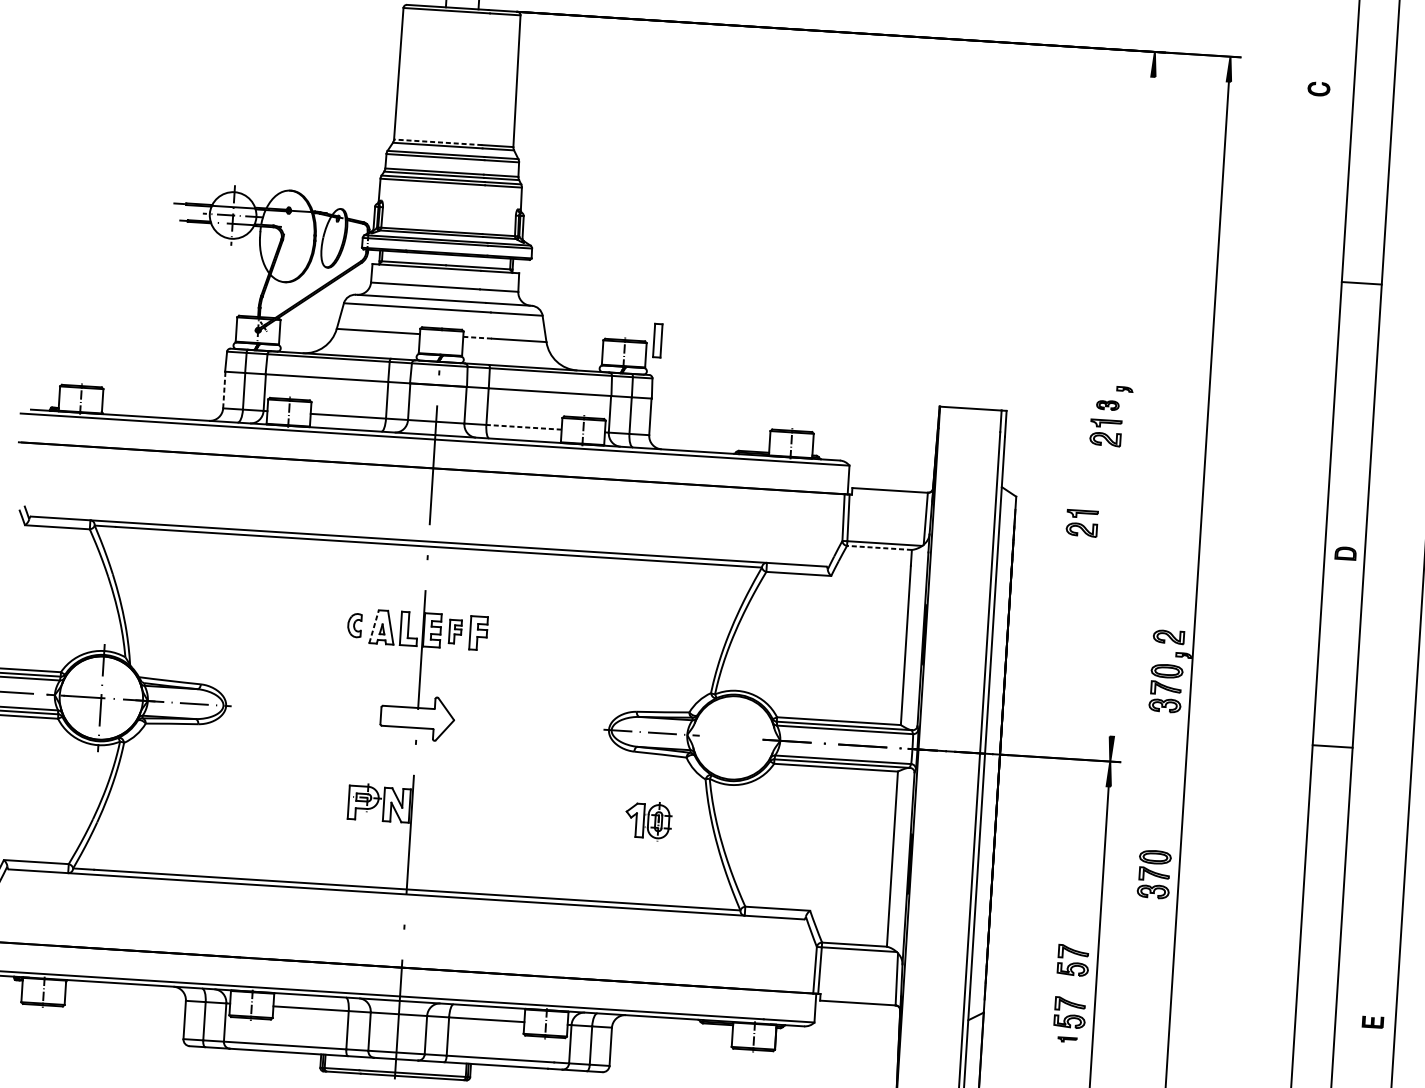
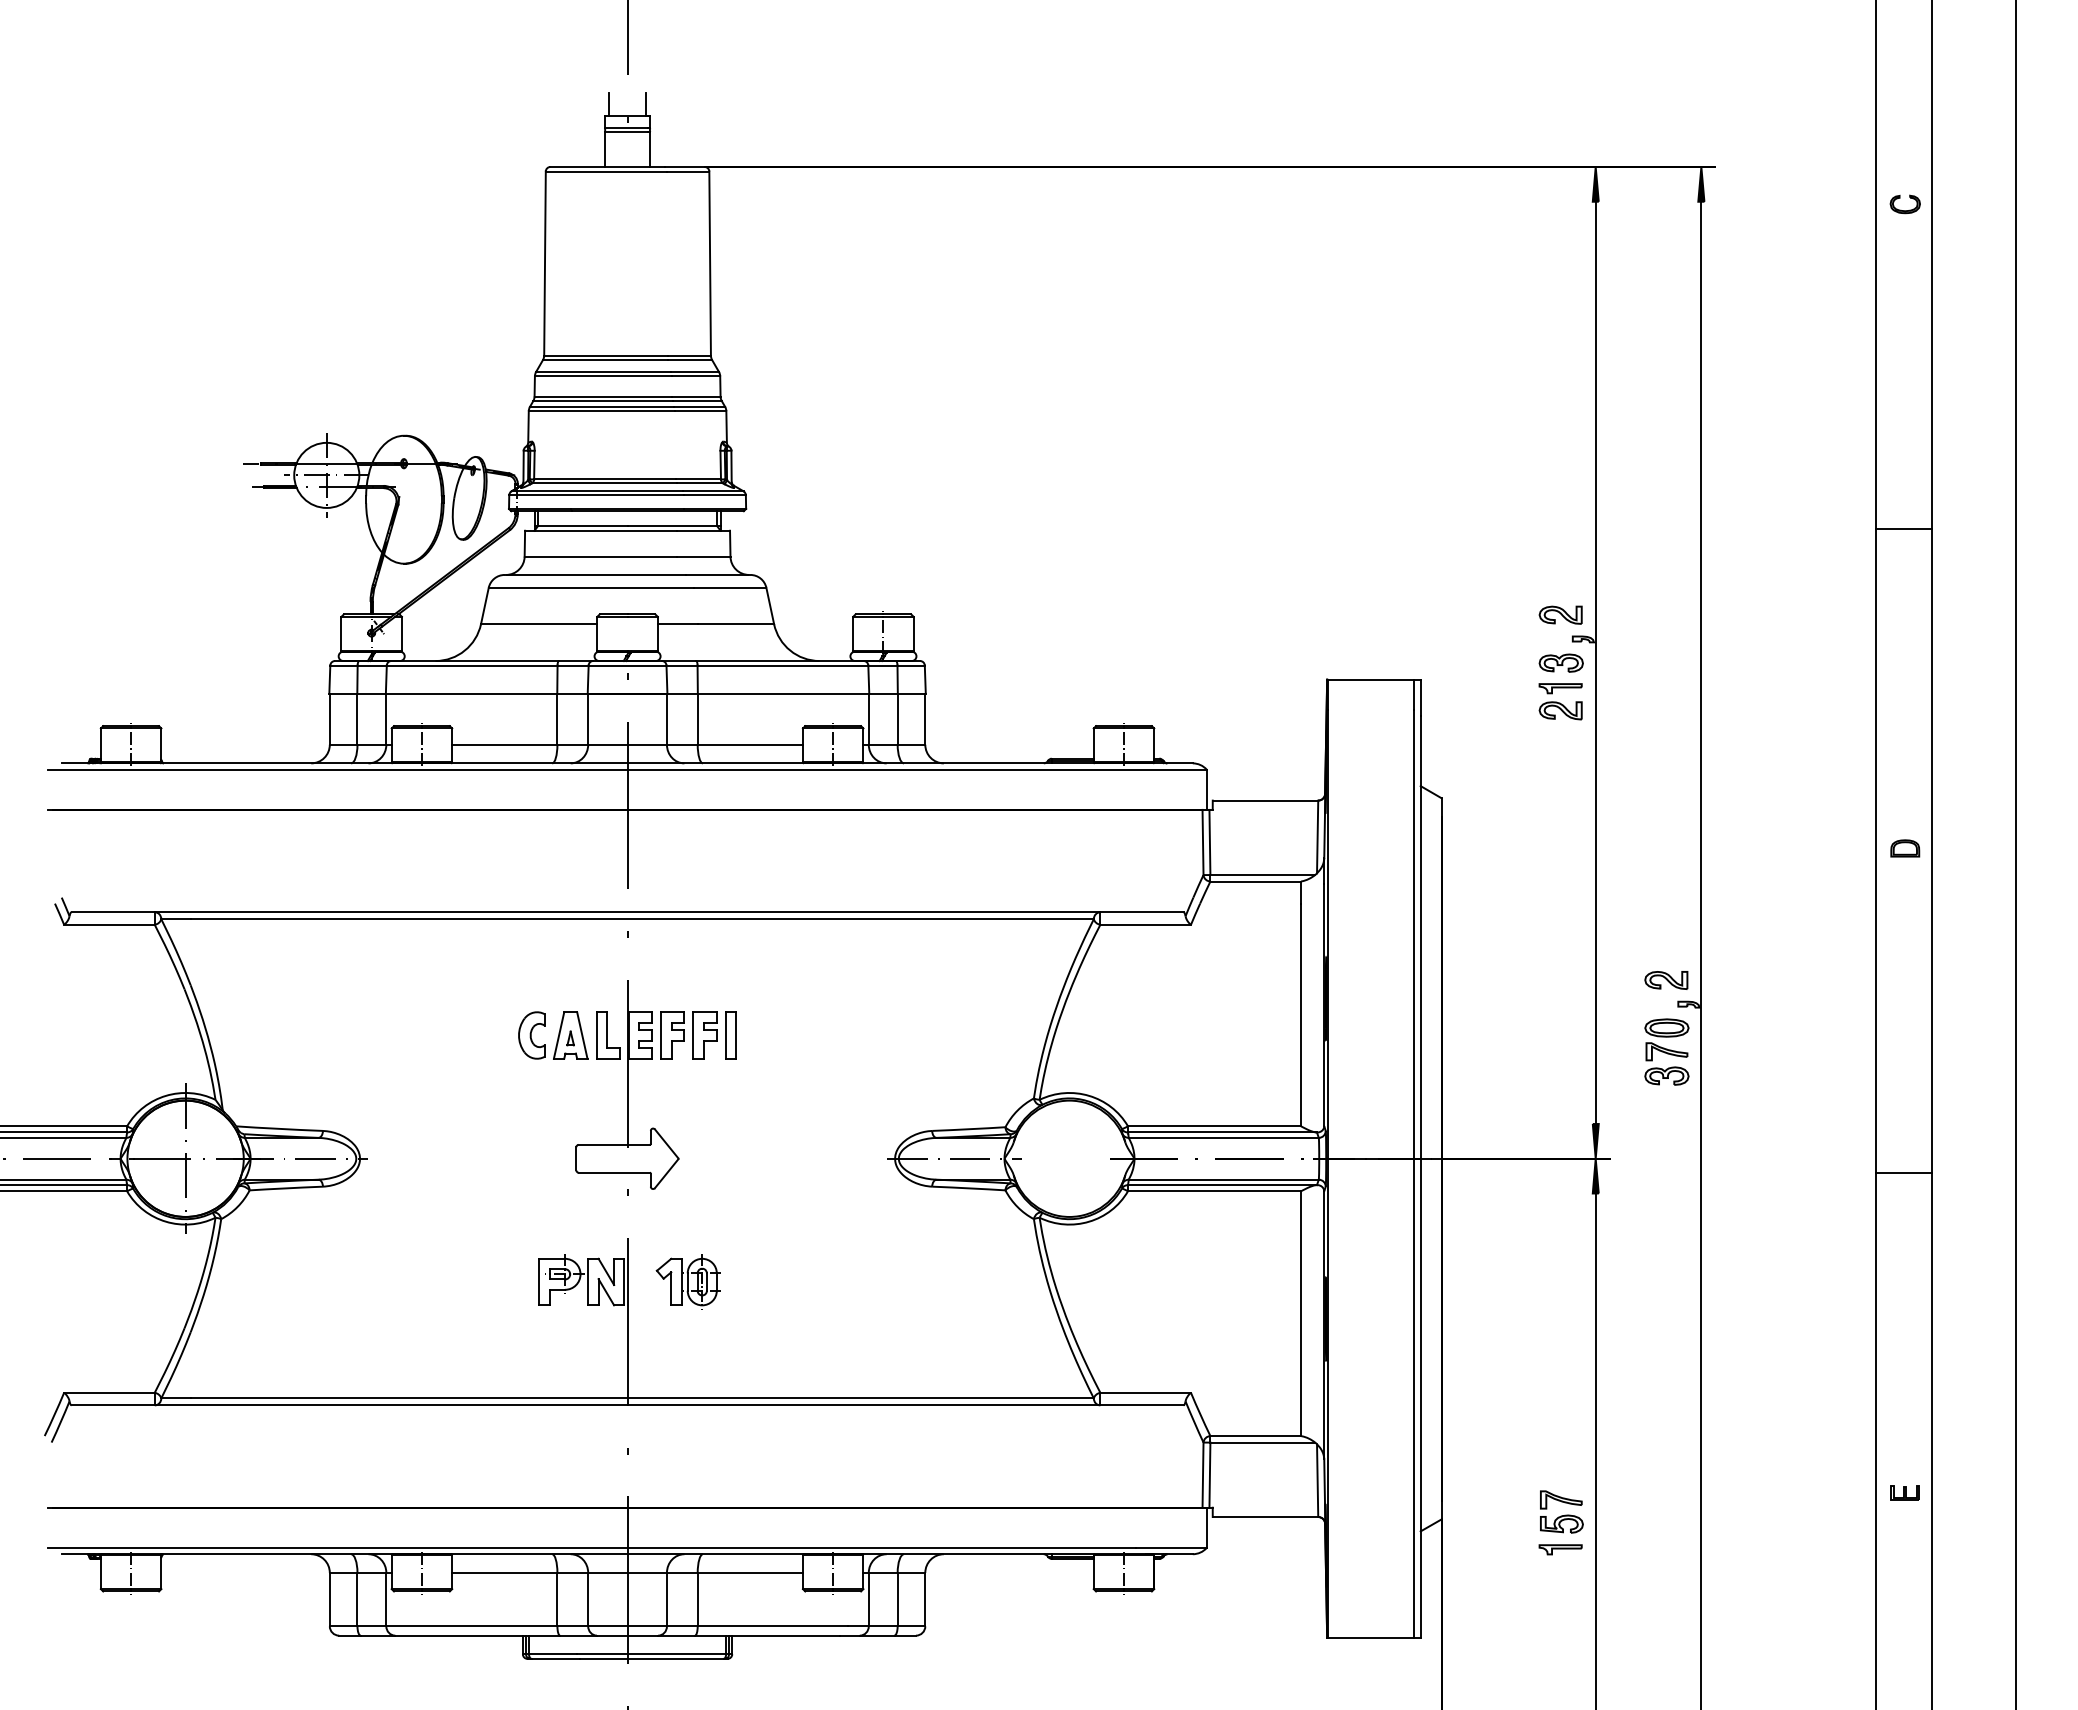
part: (1318, 89) -> (1904, 204), moved
line: (437, 142) -> (605, 355), dashed -> solid
line: (1361, 282) -> (1903, 528), moved
line: (477, 337) -> (677, 624), dashed -> solid
part: (657, 340) -> (730, 1035), moved
part: (1109, 370) -> (1560, 614), added
line: (224, 390) -> (329, 719), dashed -> solid
part: (1107, 404) -> (1560, 662), size x1.43
line: (1132, 406) -> (1595, 662), added
line: (524, 427) -> (750, 744), dashed -> solid
part: (1082, 523) -> (1535, 829), removed
line: (879, 547) -> (1255, 881), dashed -> solid
part: (354, 625) -> (531, 1035), size x1.43
line: (374, 626) -> (559, 1035), dashed -> solid
part: (455, 631) -> (672, 1035), size x1.43
line: (1332, 746) -> (1903, 1173), moved
part: (648, 820) -> (687, 1281), moved
part: (1154, 874) -> (1666, 1311), removed
part: (1073, 960) -> (1561, 1438), removed
part: (1372, 1022) -> (1904, 1492), moved
part: (1067, 1039) -> (1560, 1549), size x1.67

